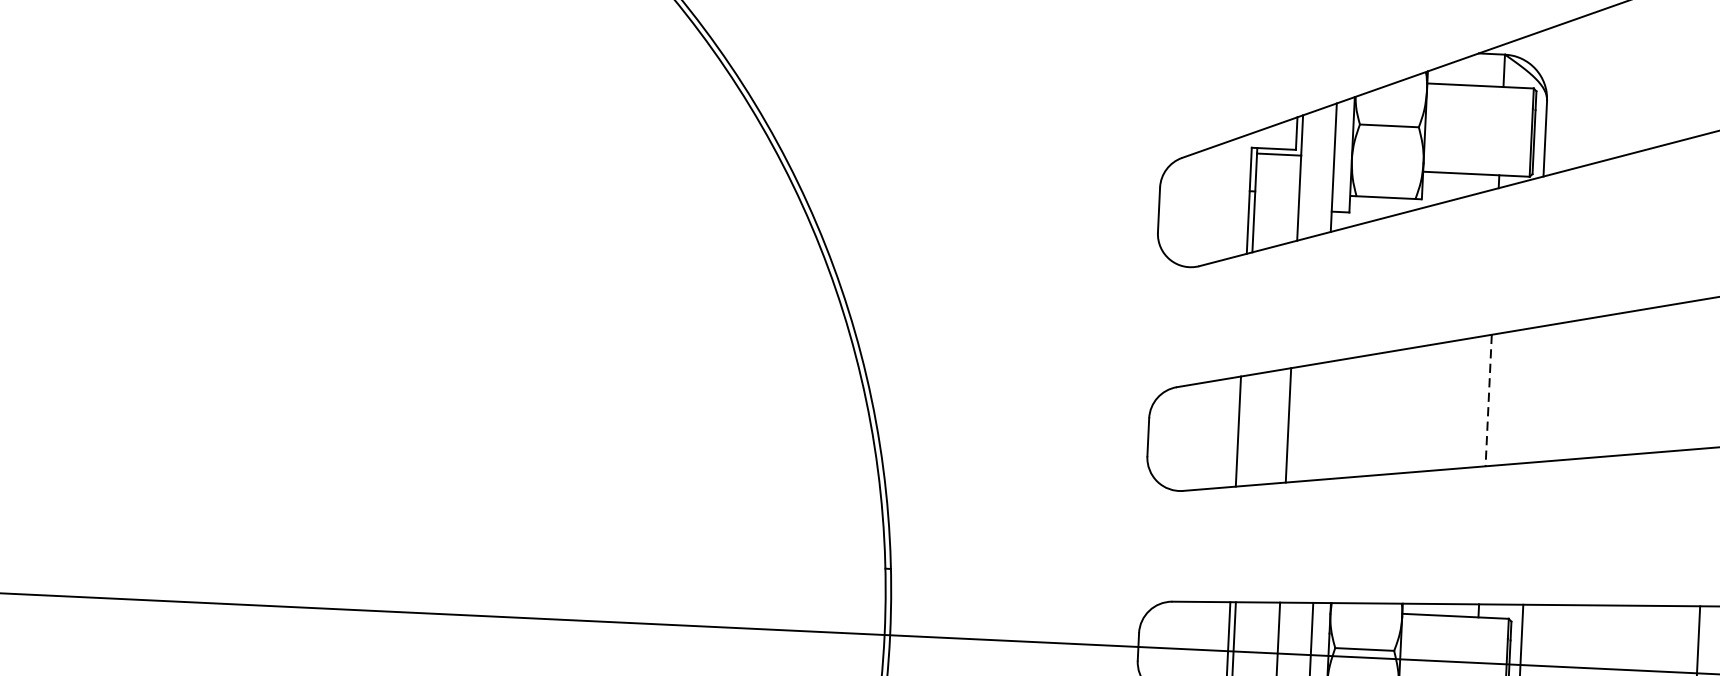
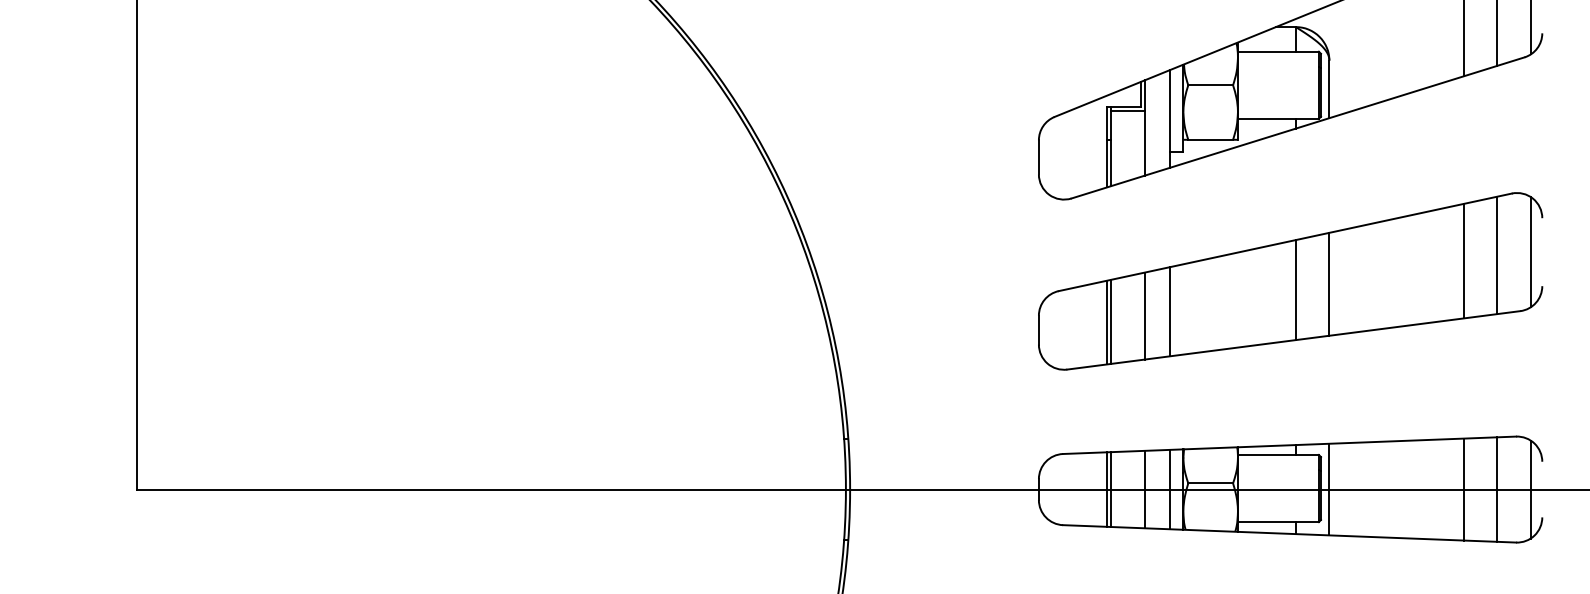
line: (1711, 372) -> (1463, 260), added
line: (1533, 393) -> (1329, 283), added
line: (1488, 401) -> (1295, 290), dashed -> solid
line: (1321, 420) -> (1169, 311), added
line: (1244, 430) -> (1111, 321), added

